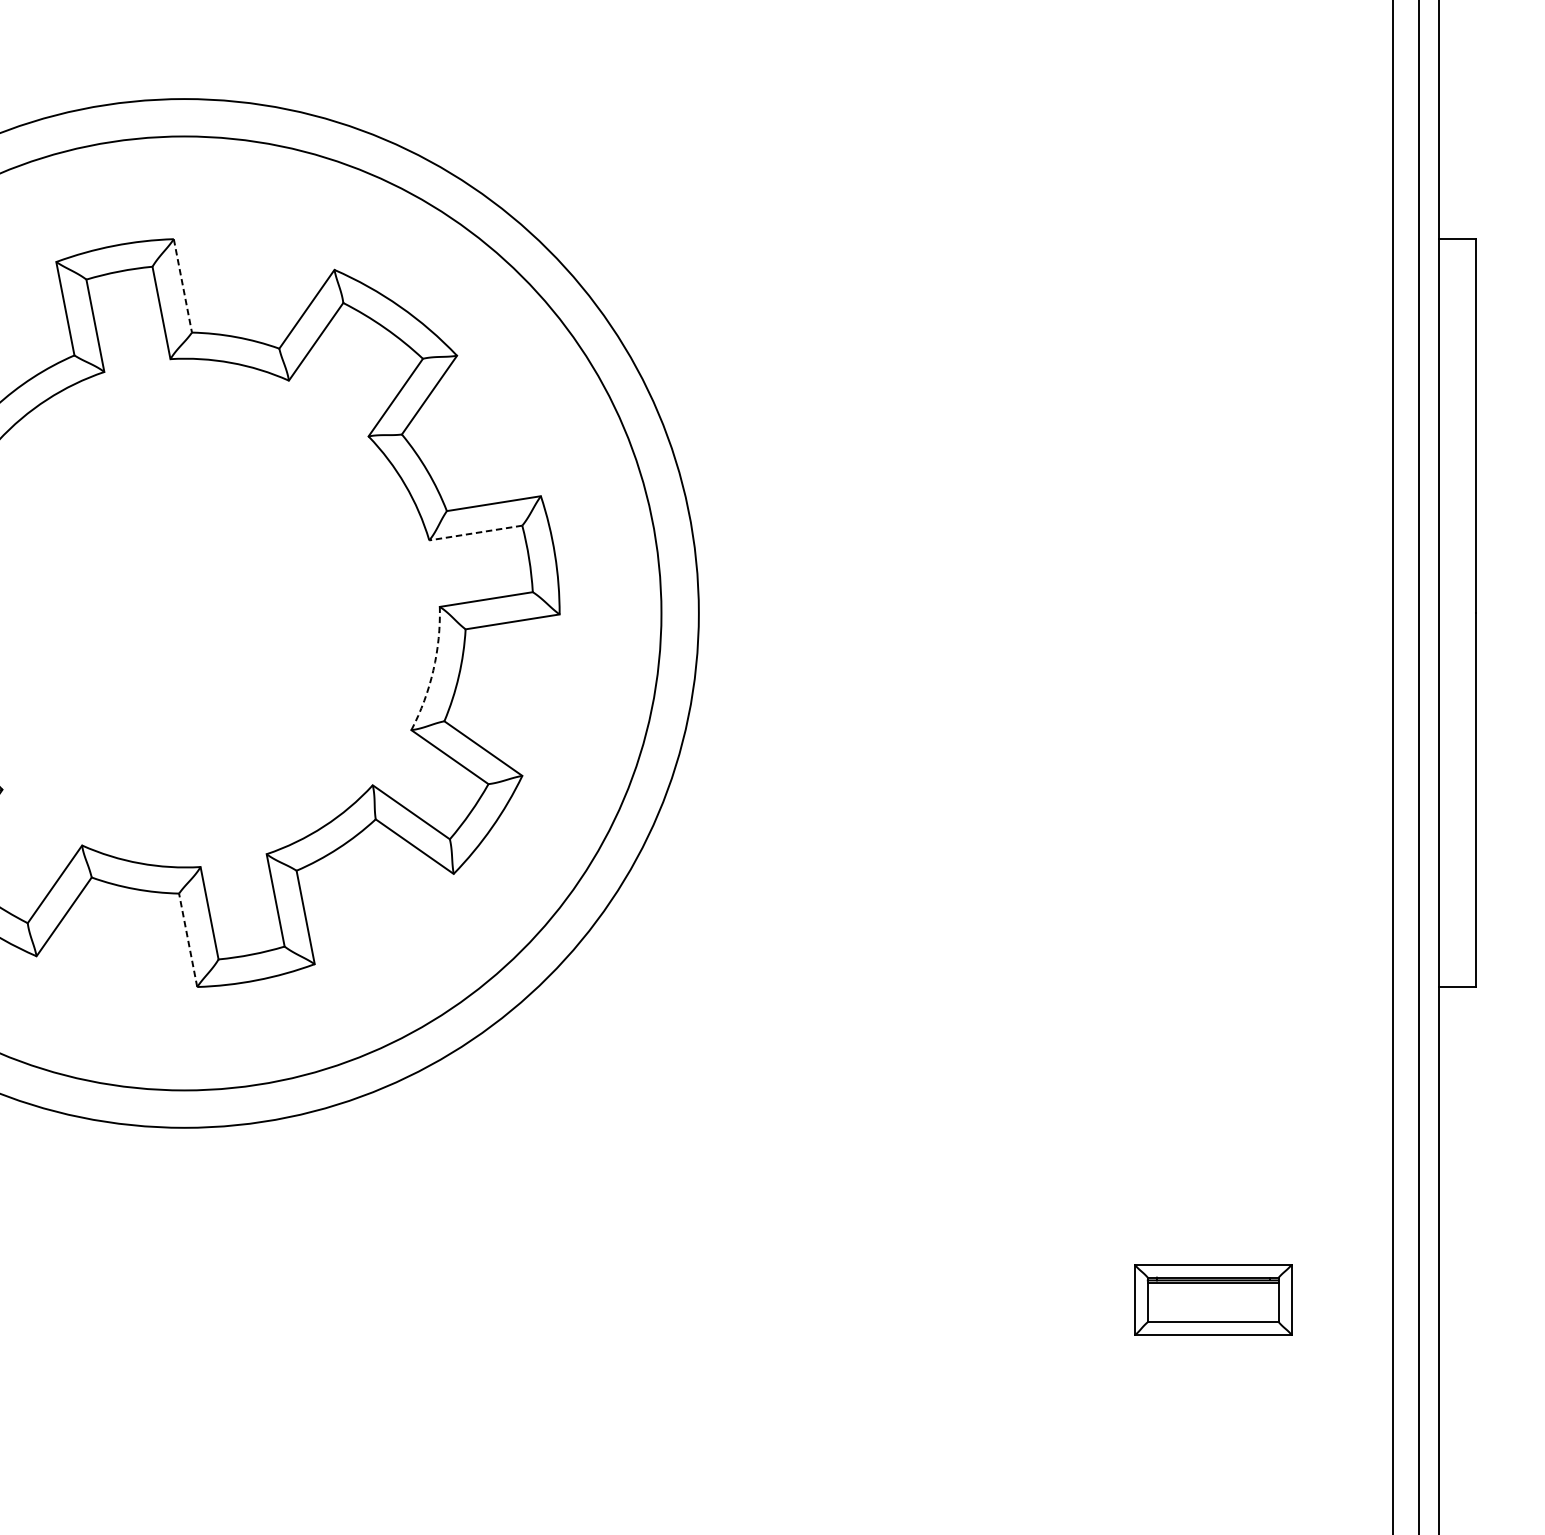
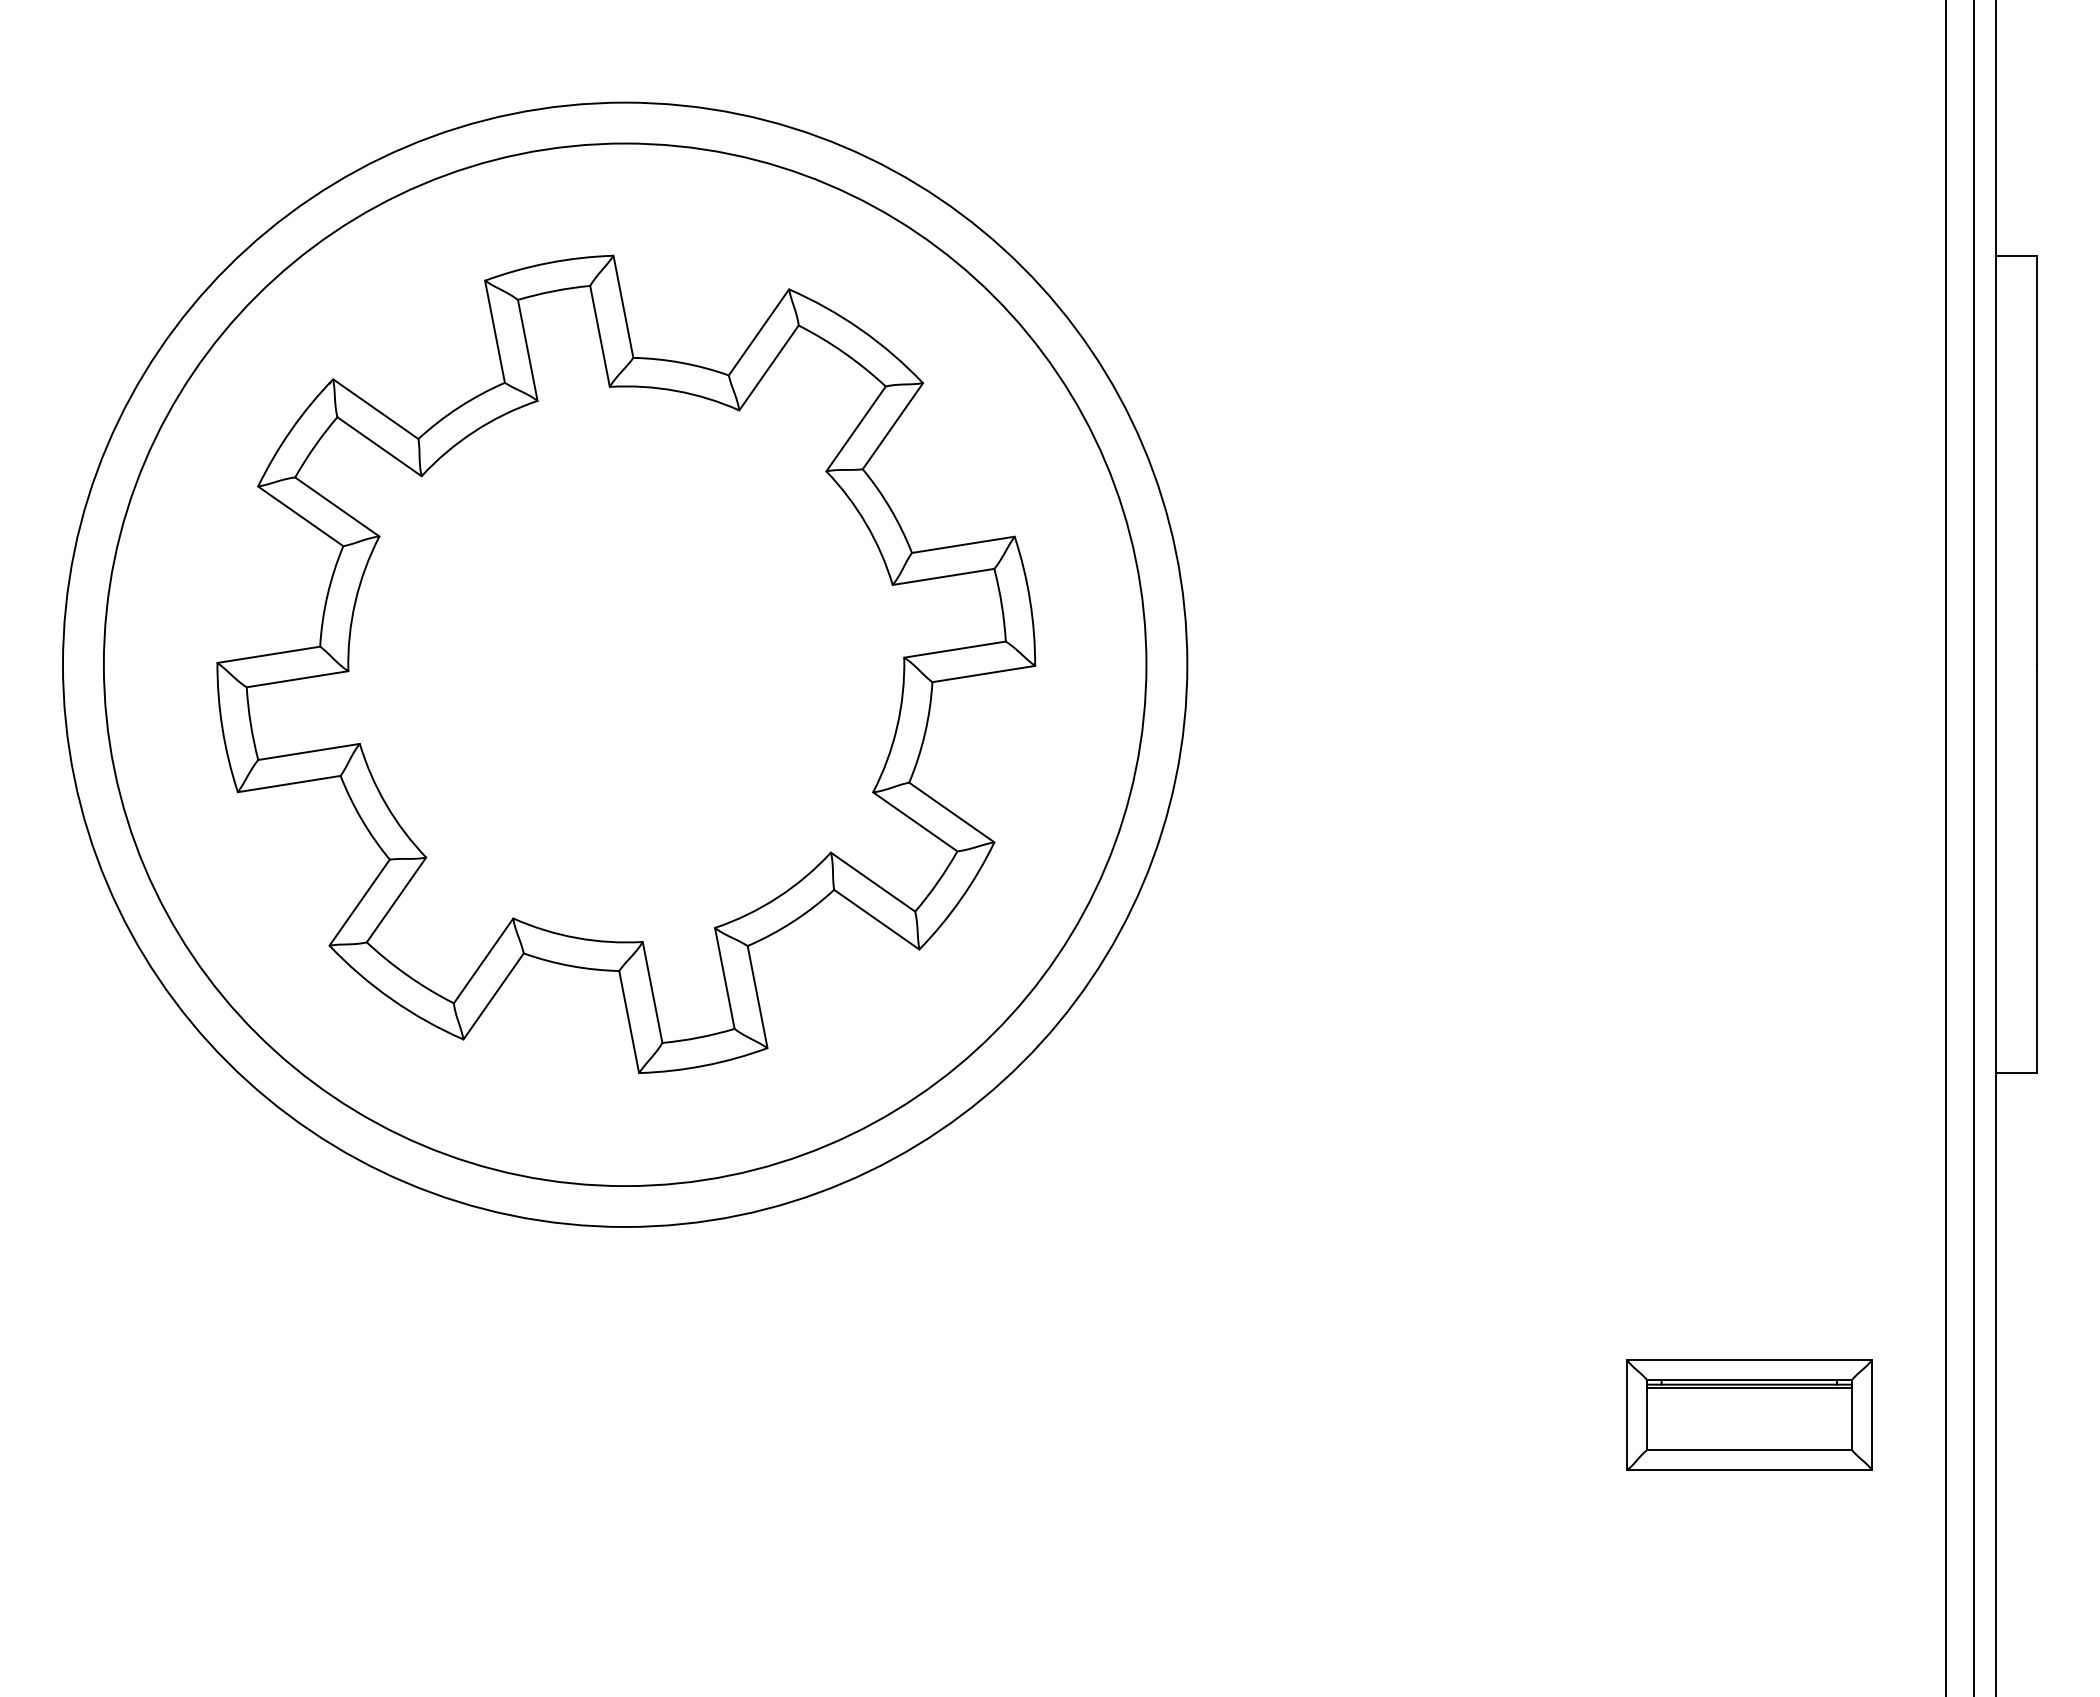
line: (182, 286) -> (623, 307), dashed -> solid
line: (475, 533) -> (943, 577), dashed -> solid
arc: (433, 669) -> (897, 726), dashed -> solid
line: (188, 939) -> (629, 1021), dashed -> solid
part: (1213, 1299) -> (1749, 1414), size x1.43

